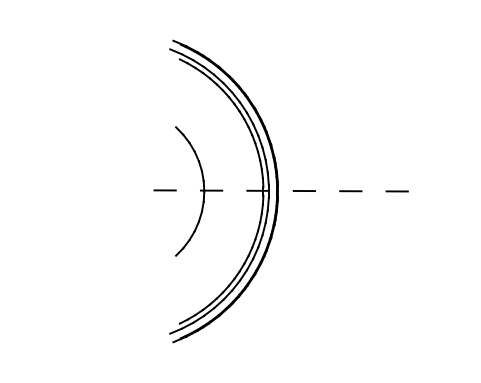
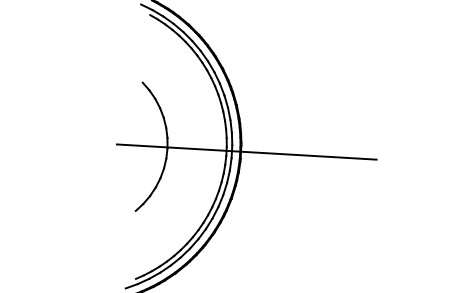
line: (284, 190) -> (247, 151), dashed -> solid

